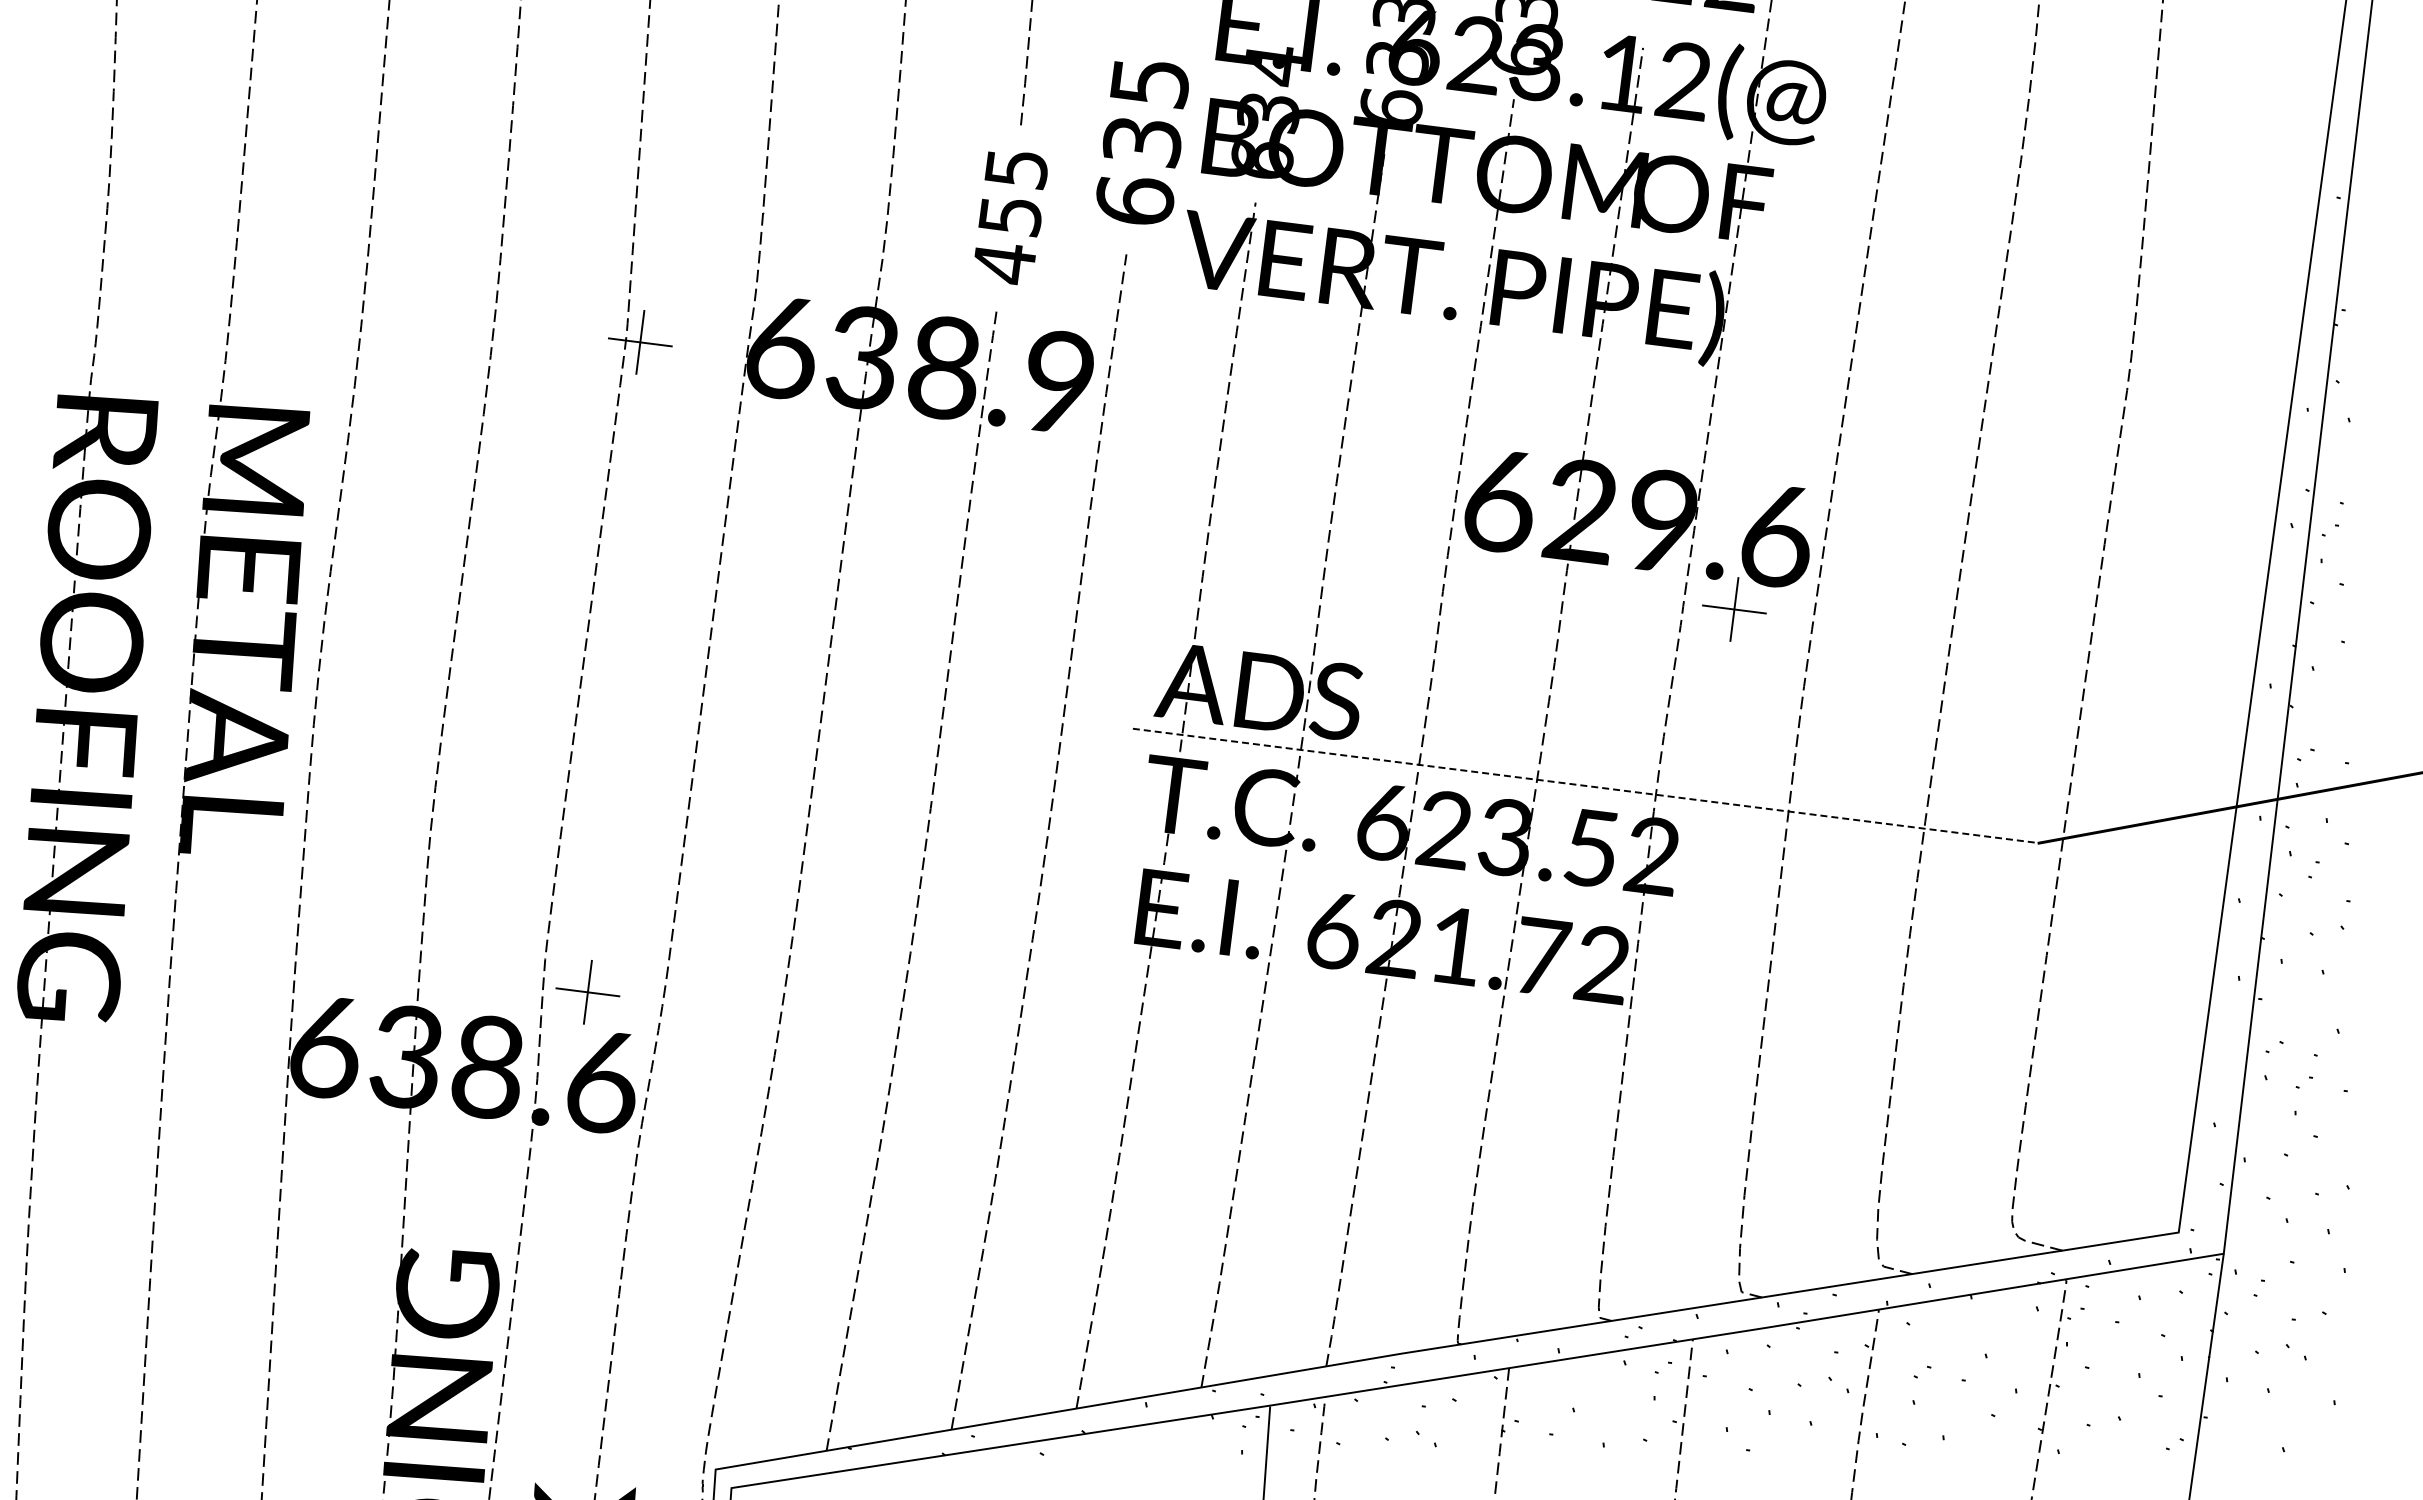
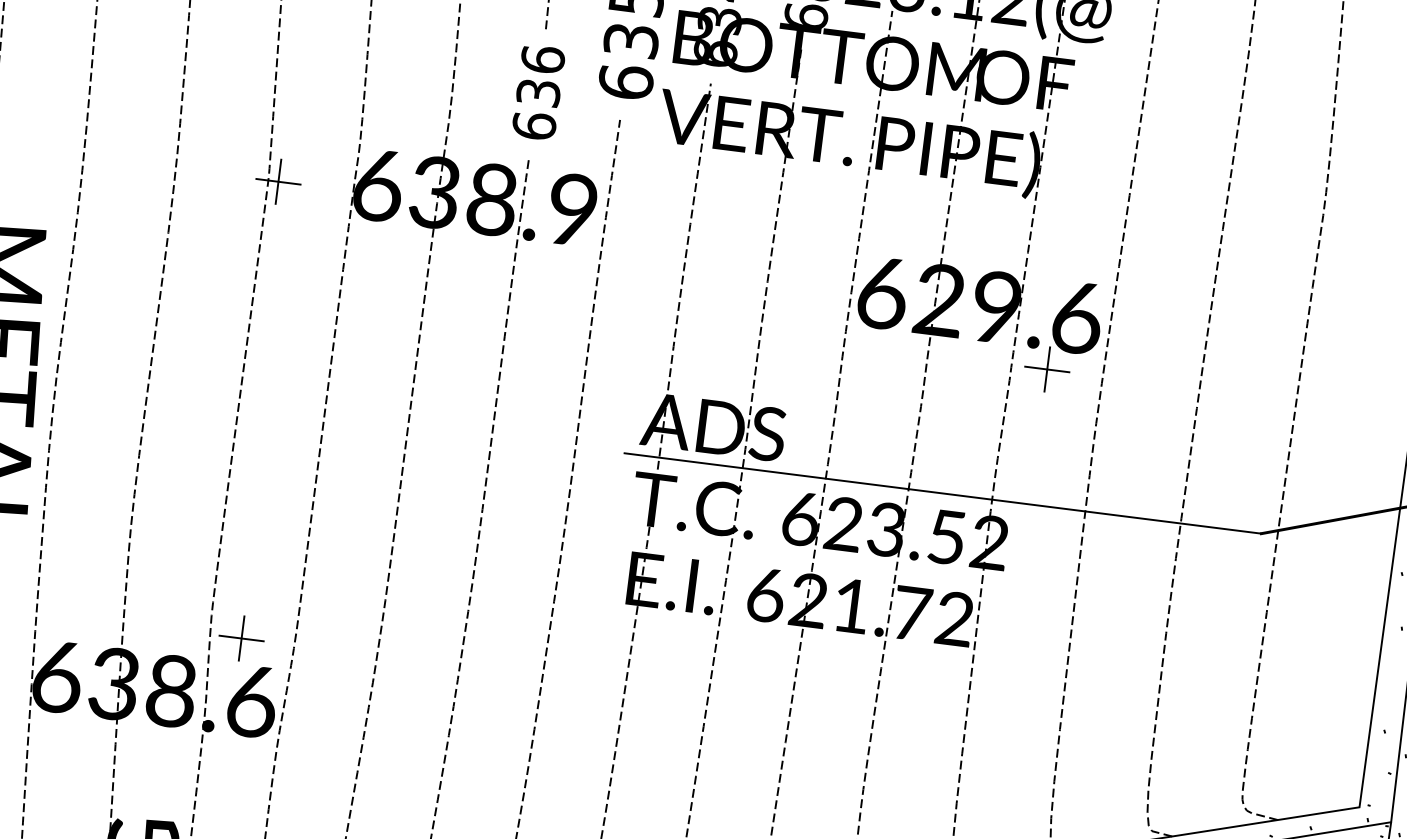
text: (1010, 217) -> (538, 94), 455 -> 636
line: (1585, 785) -> (942, 493), dashed -> solid

